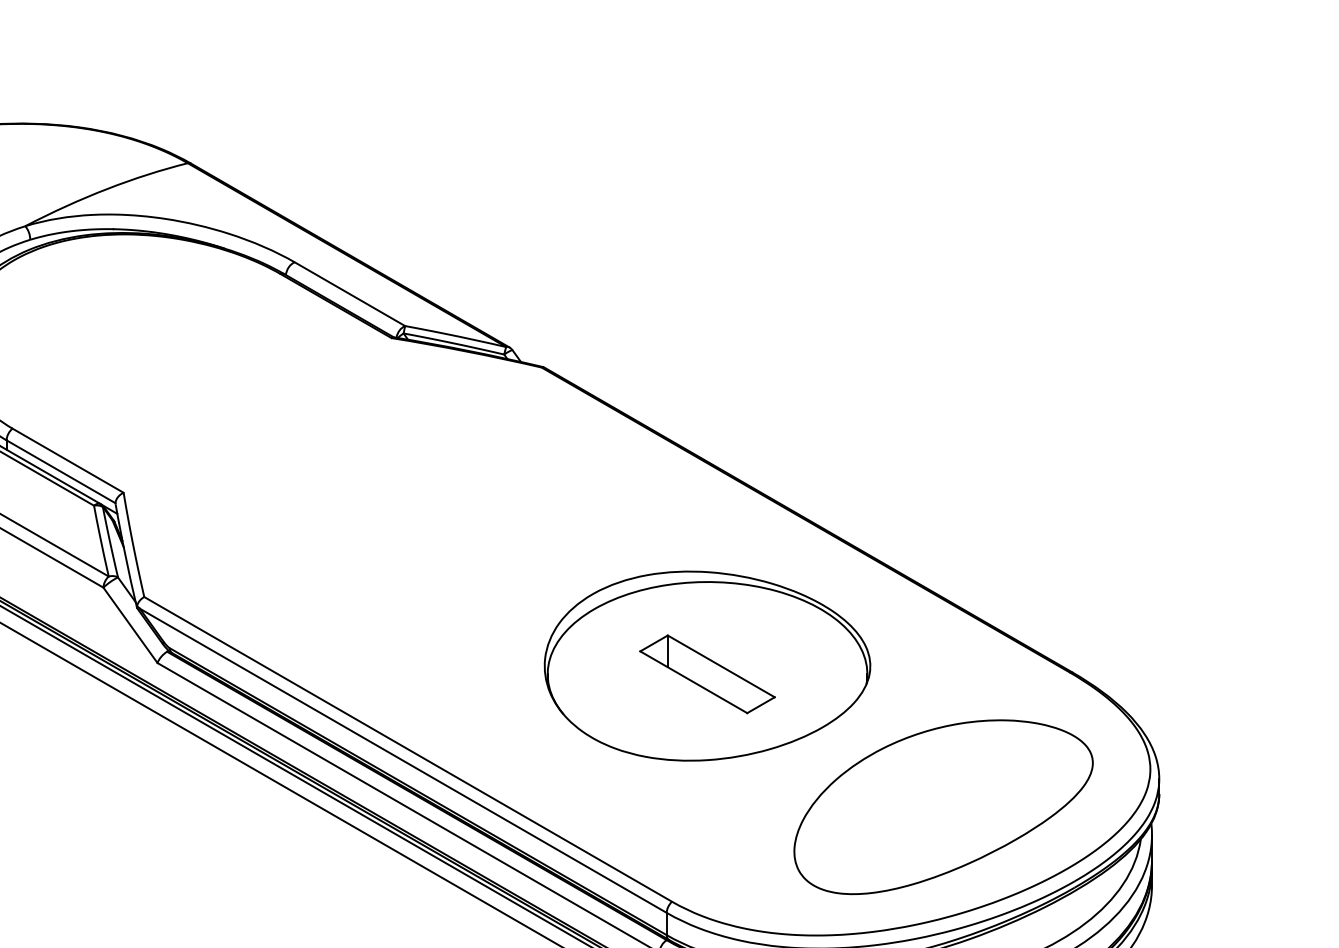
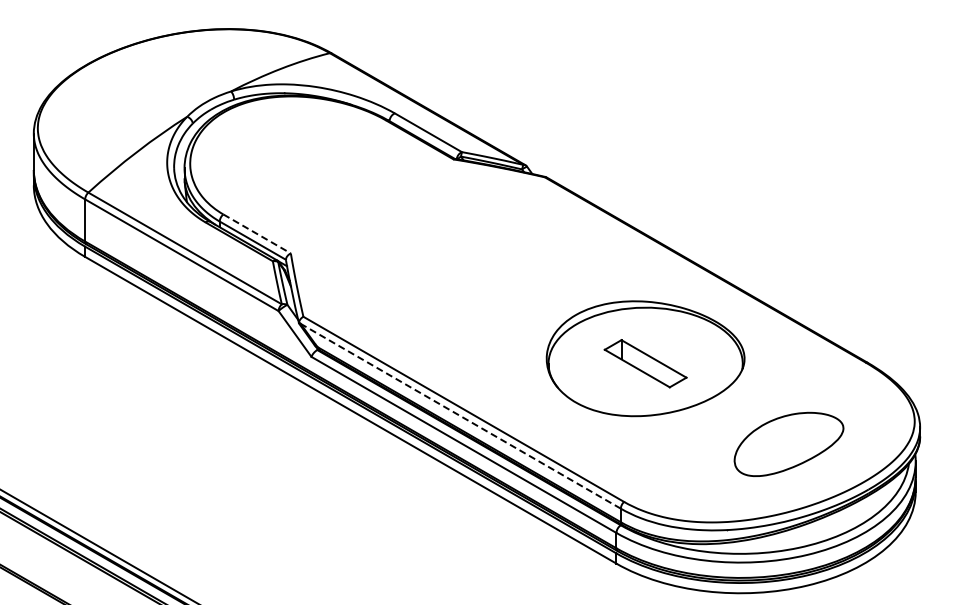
line: (68, 459) -> (257, 233), solid -> dashed
line: (402, 761) -> (460, 416), solid -> dashed
part: (942, 807) -> (788, 444), size x0.6

